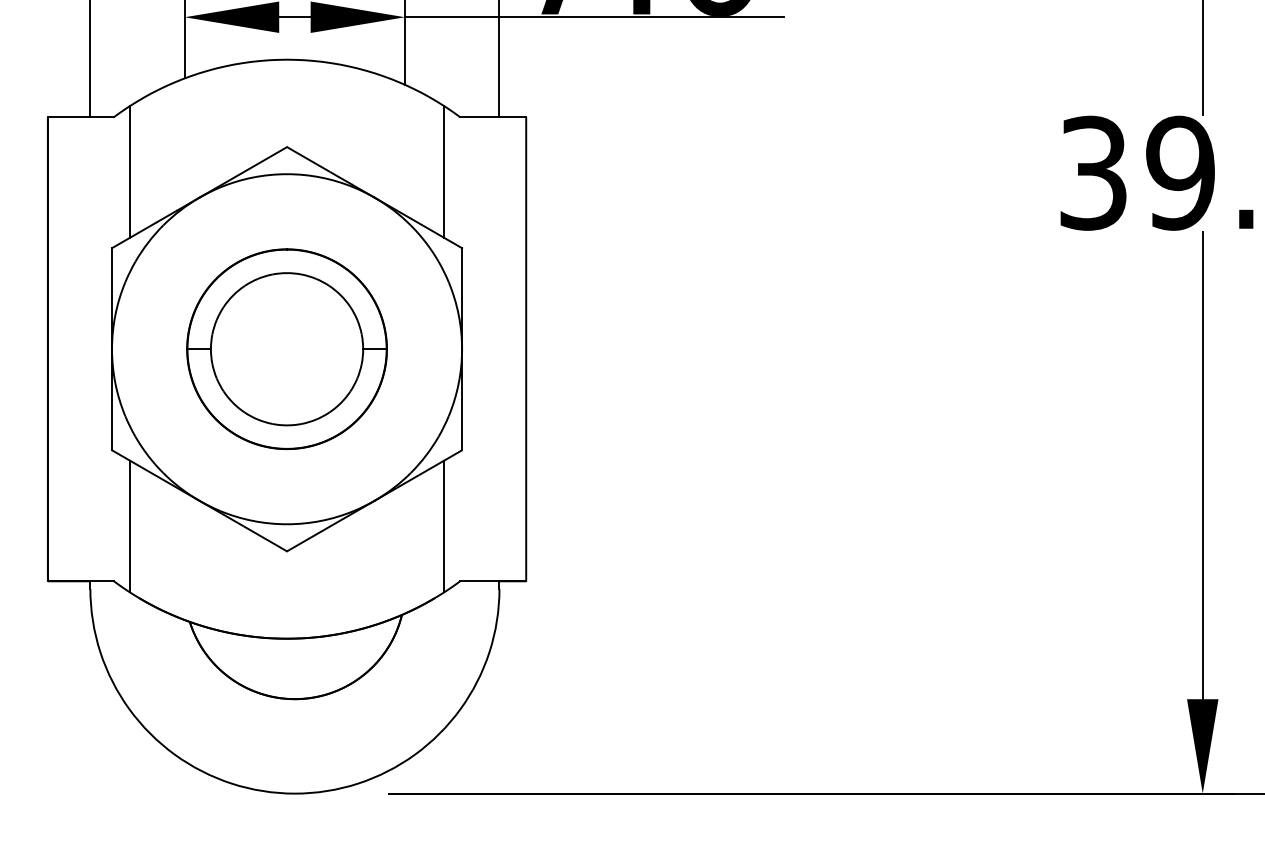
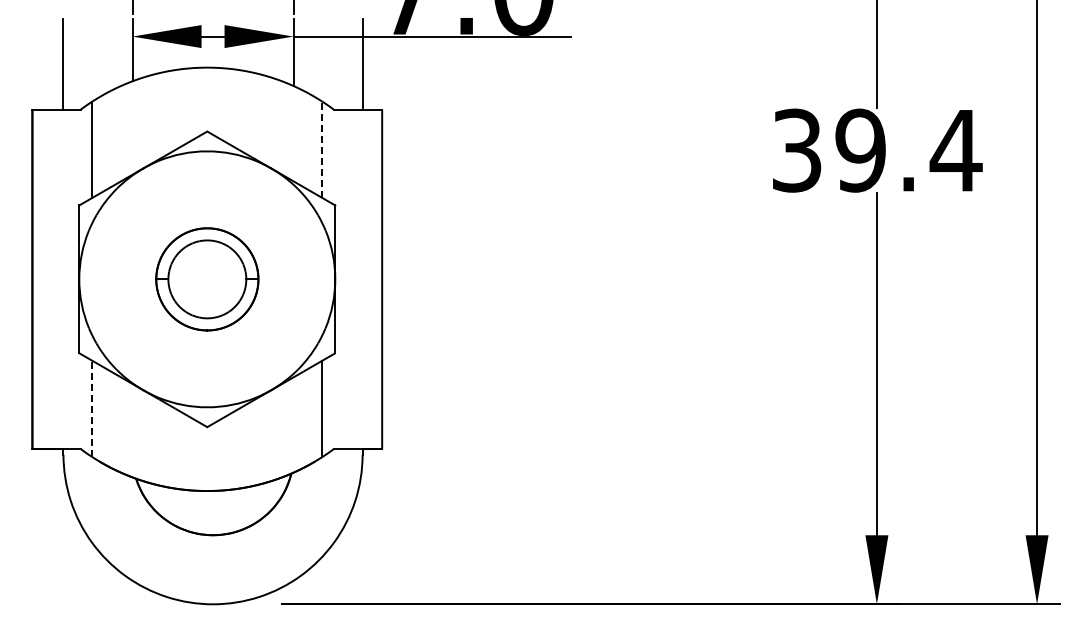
line: (444, 171) -> (322, 149), solid -> dashed
part: (287, 349) -> (207, 279), size x0.7
line: (130, 525) -> (92, 408), solid -> dashed

